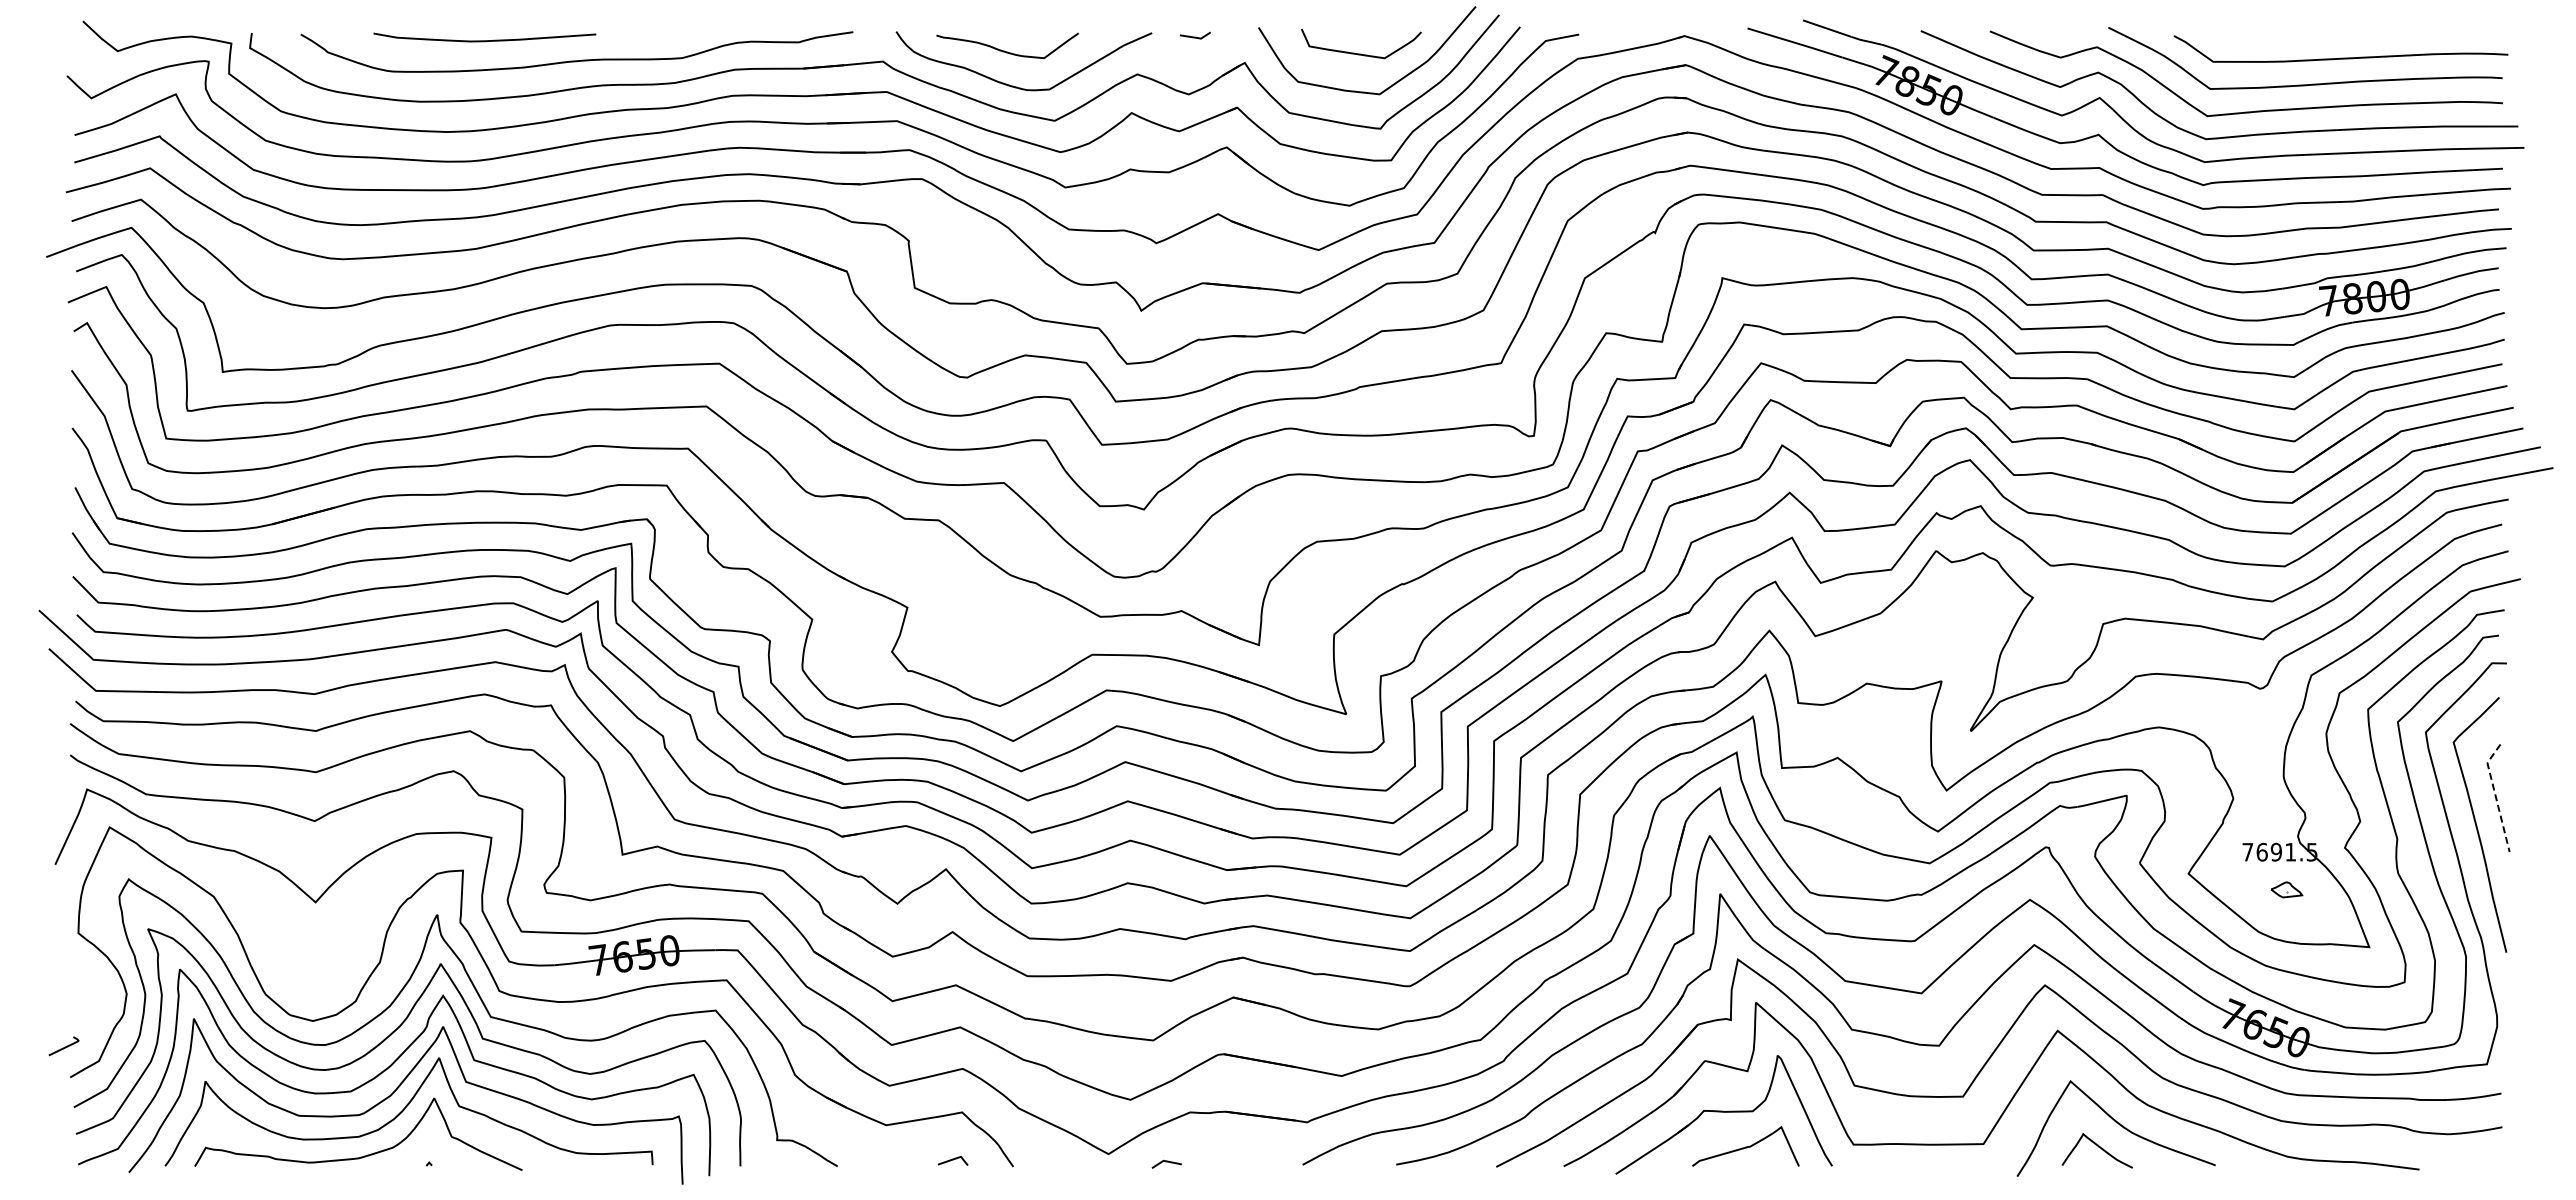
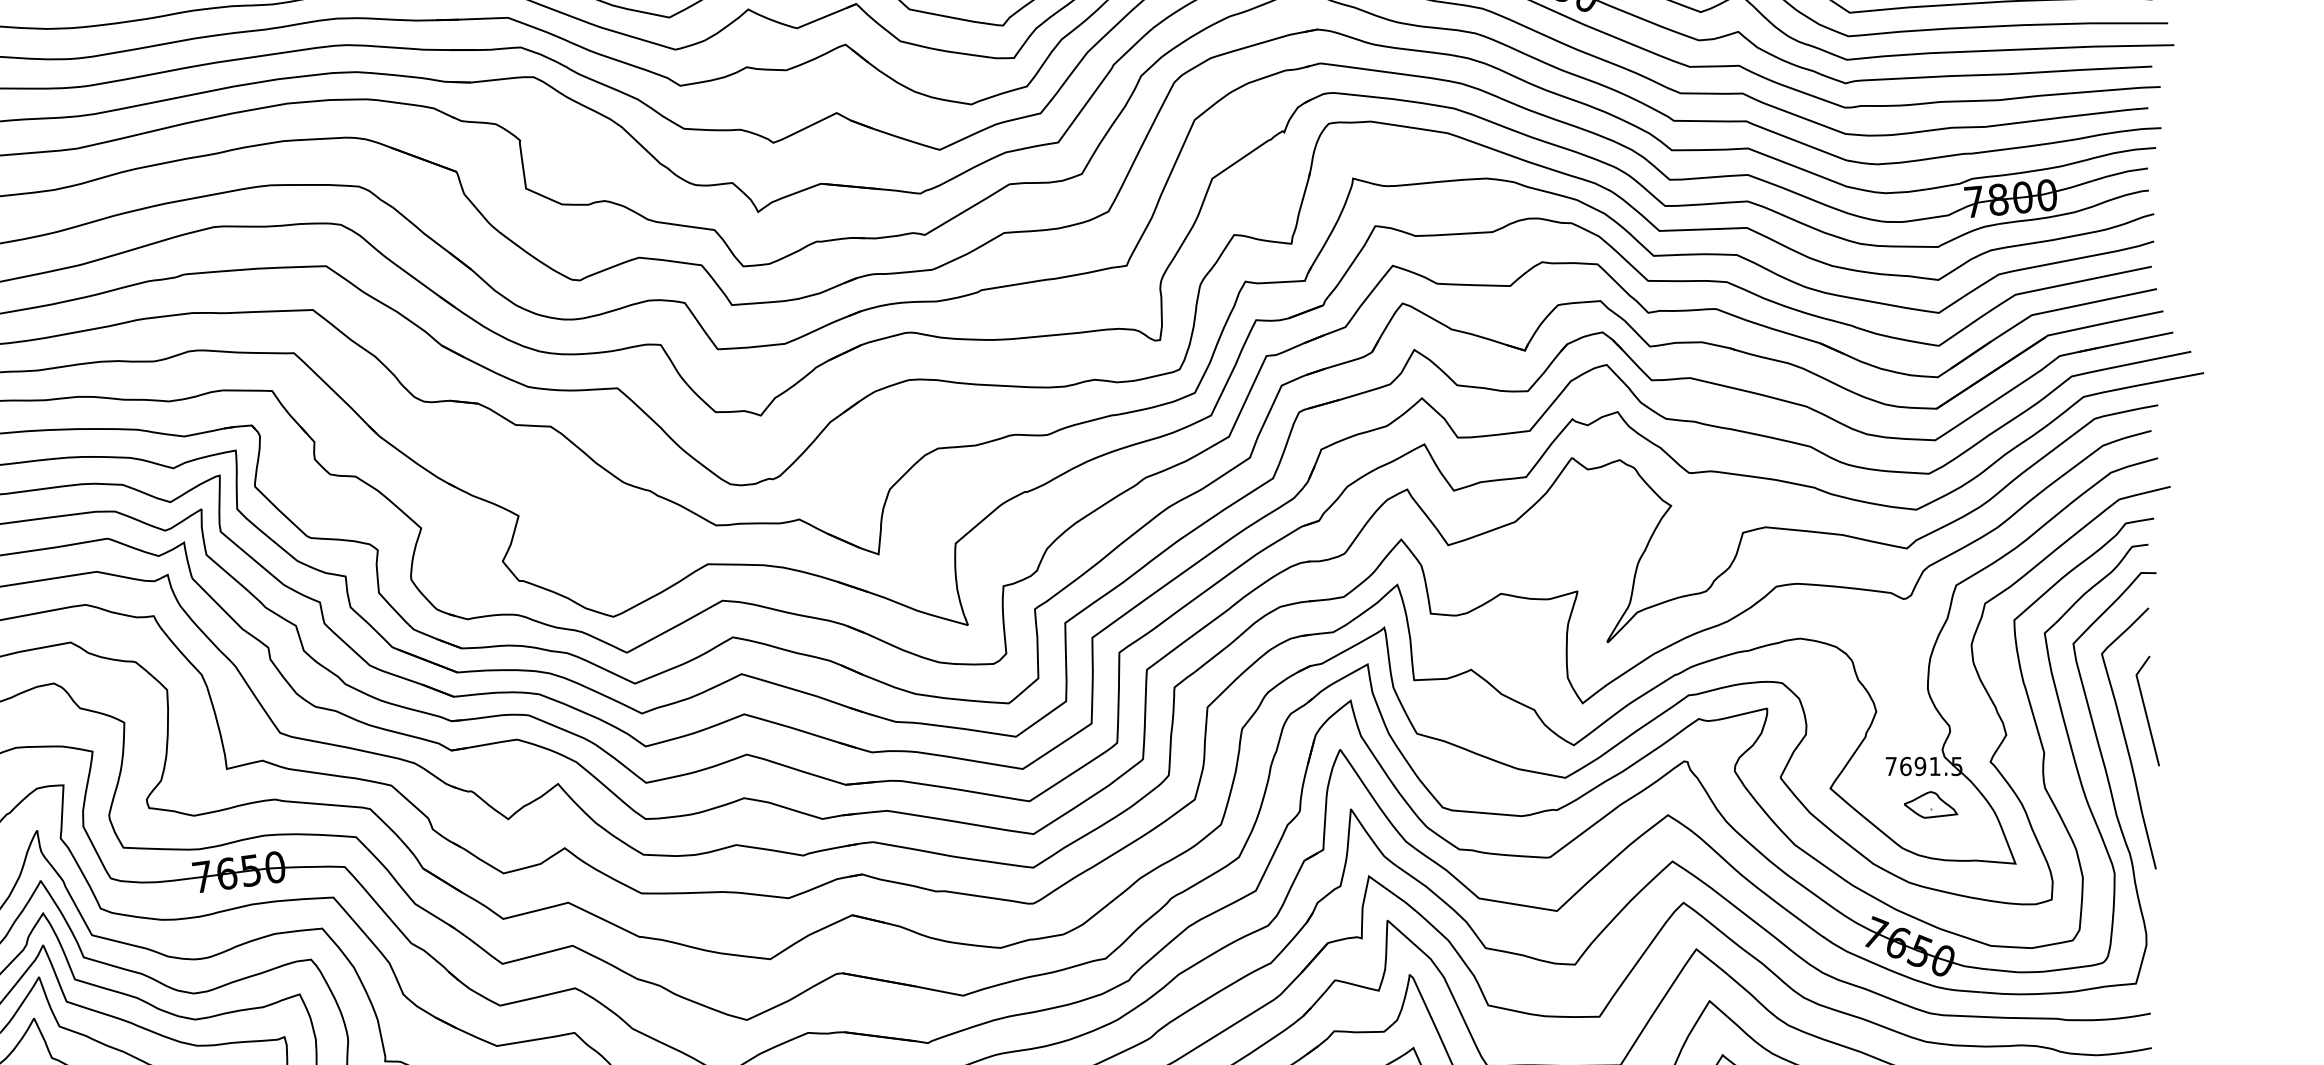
line: (2495, 794) -> (2144, 707), dashed -> solid
part: (2286, 889) -> (1930, 804), size x1.67

